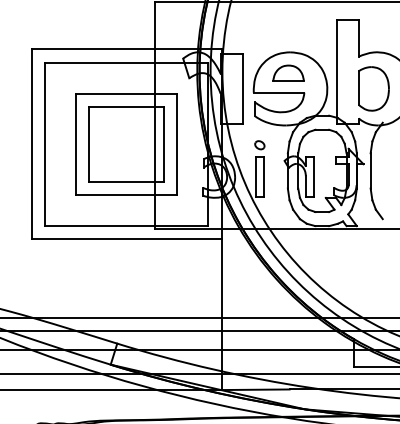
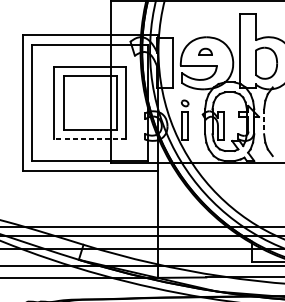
part: (288, 72) -> (205, 51), size x0.6
line: (370, 170) -> (263, 121), solid -> dashed
line: (126, 195) -> (90, 139), solid -> dashed

